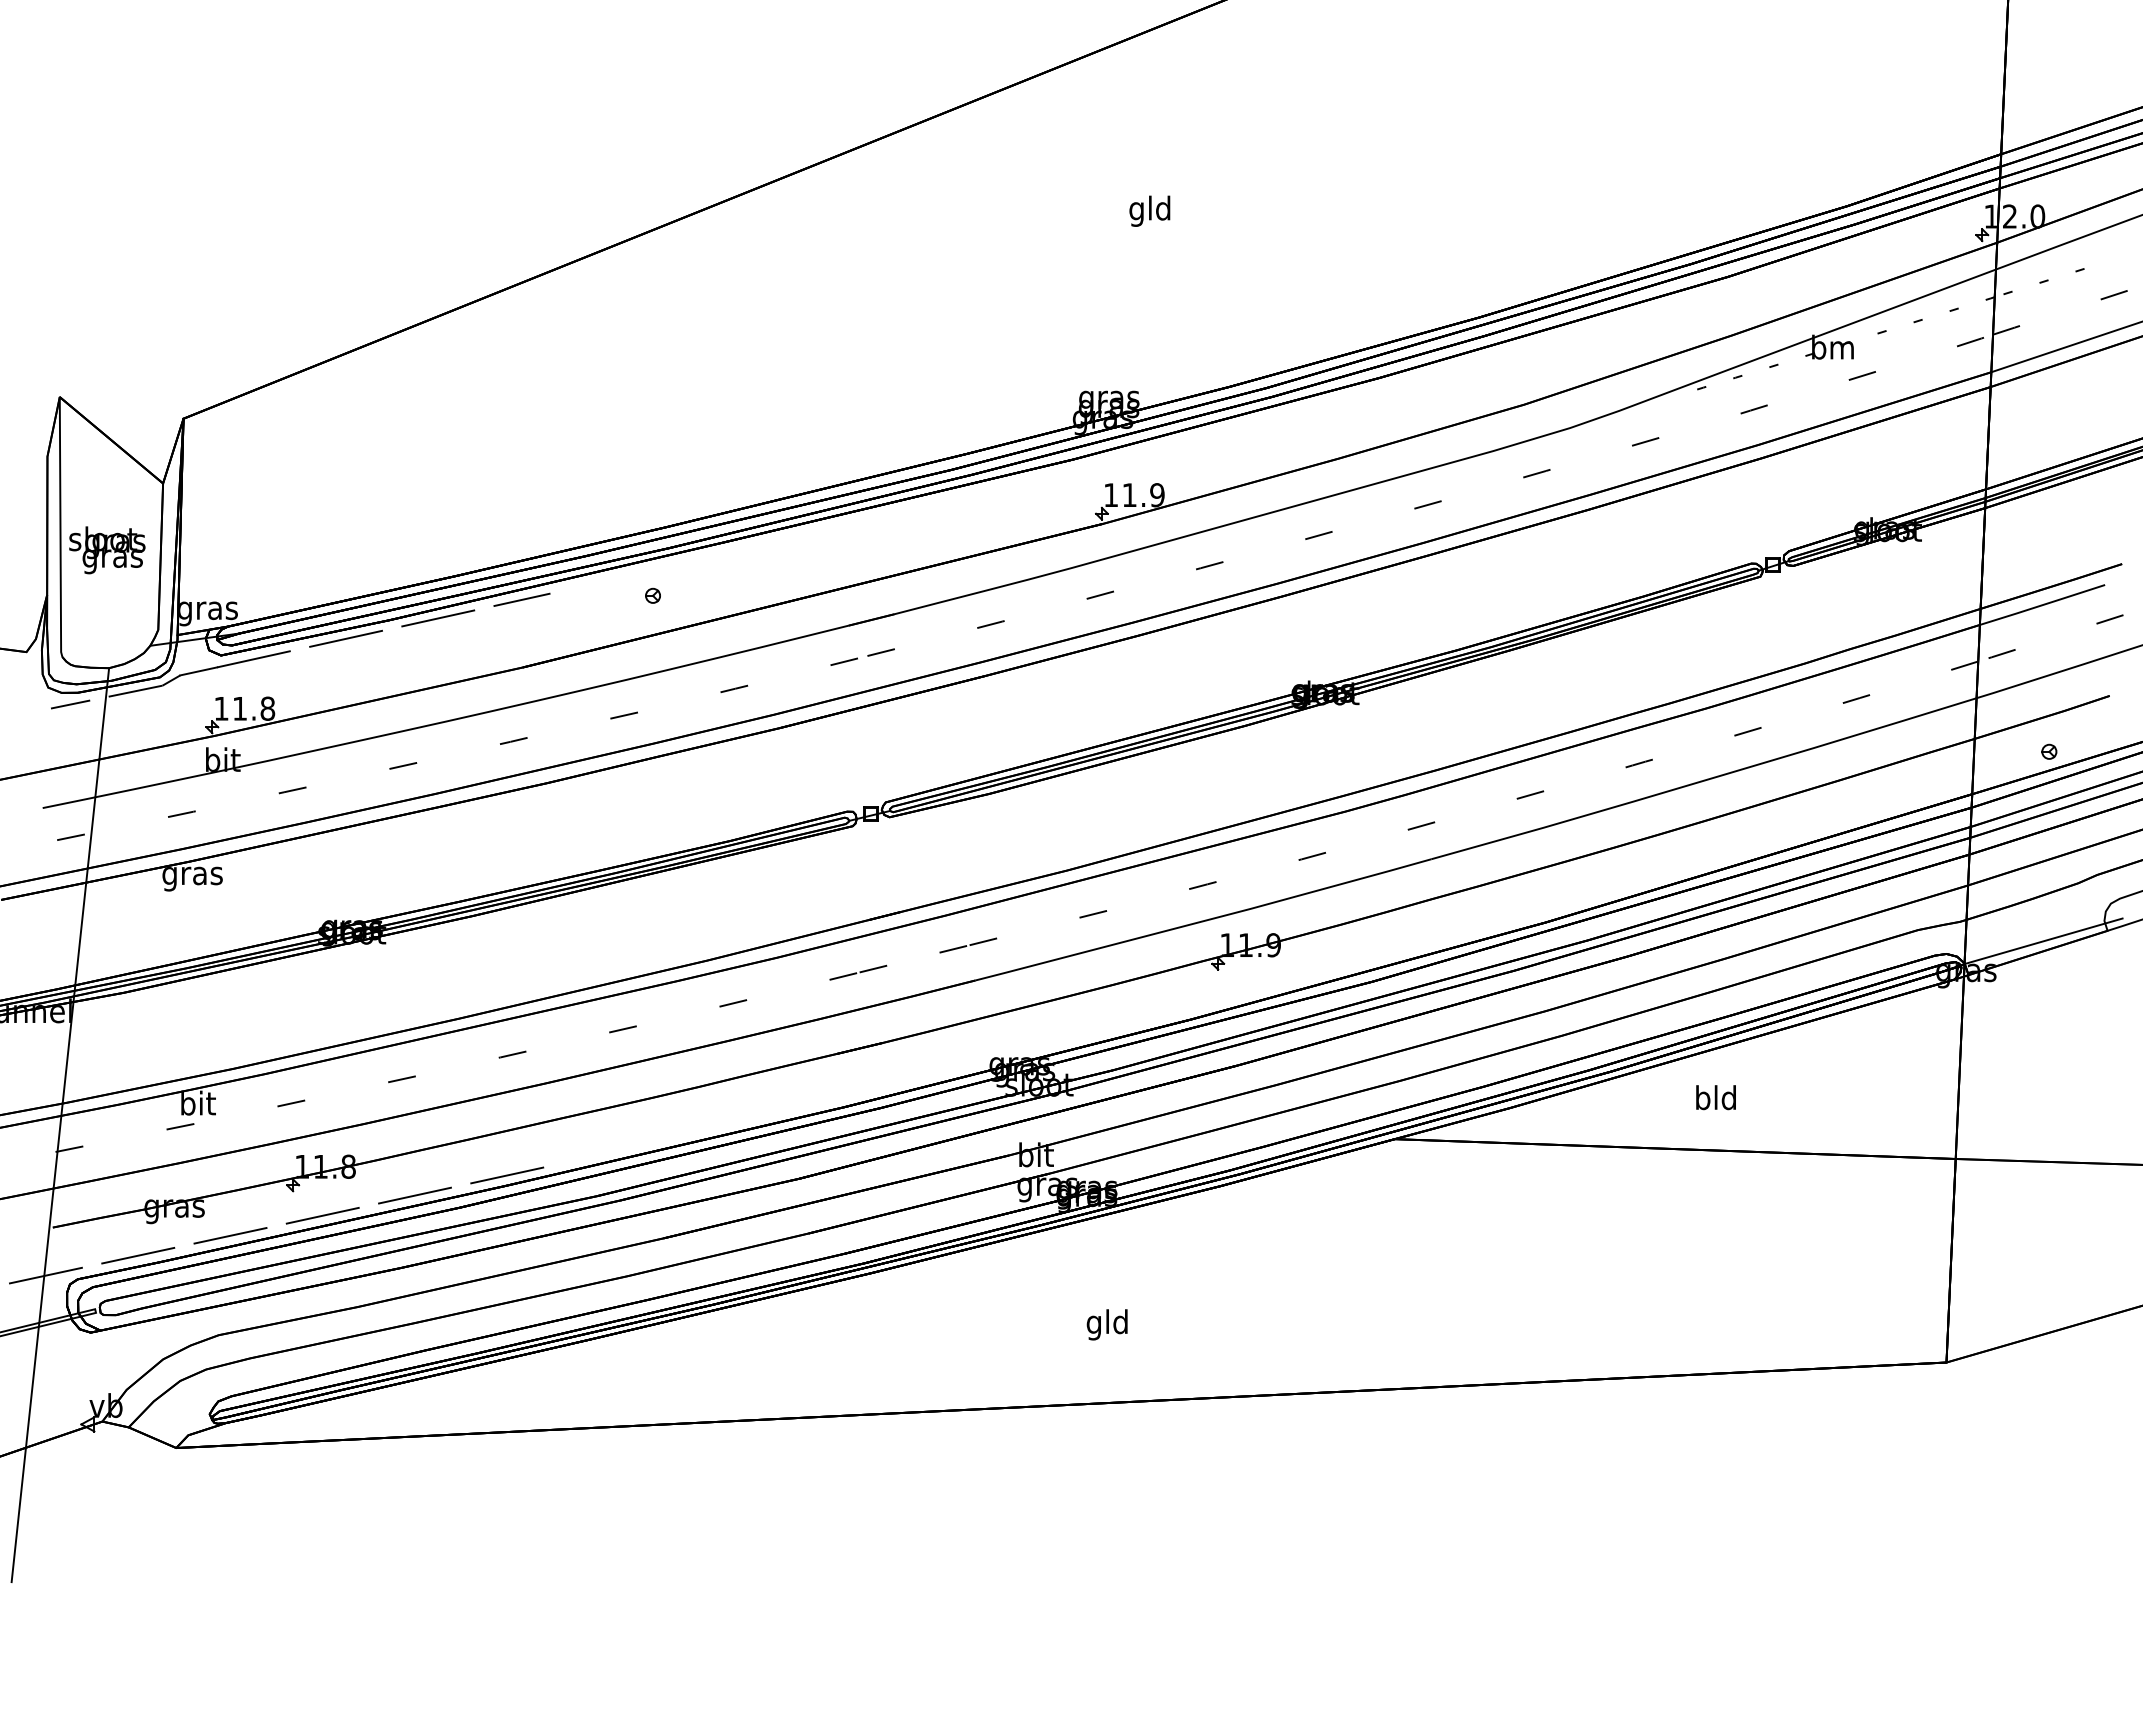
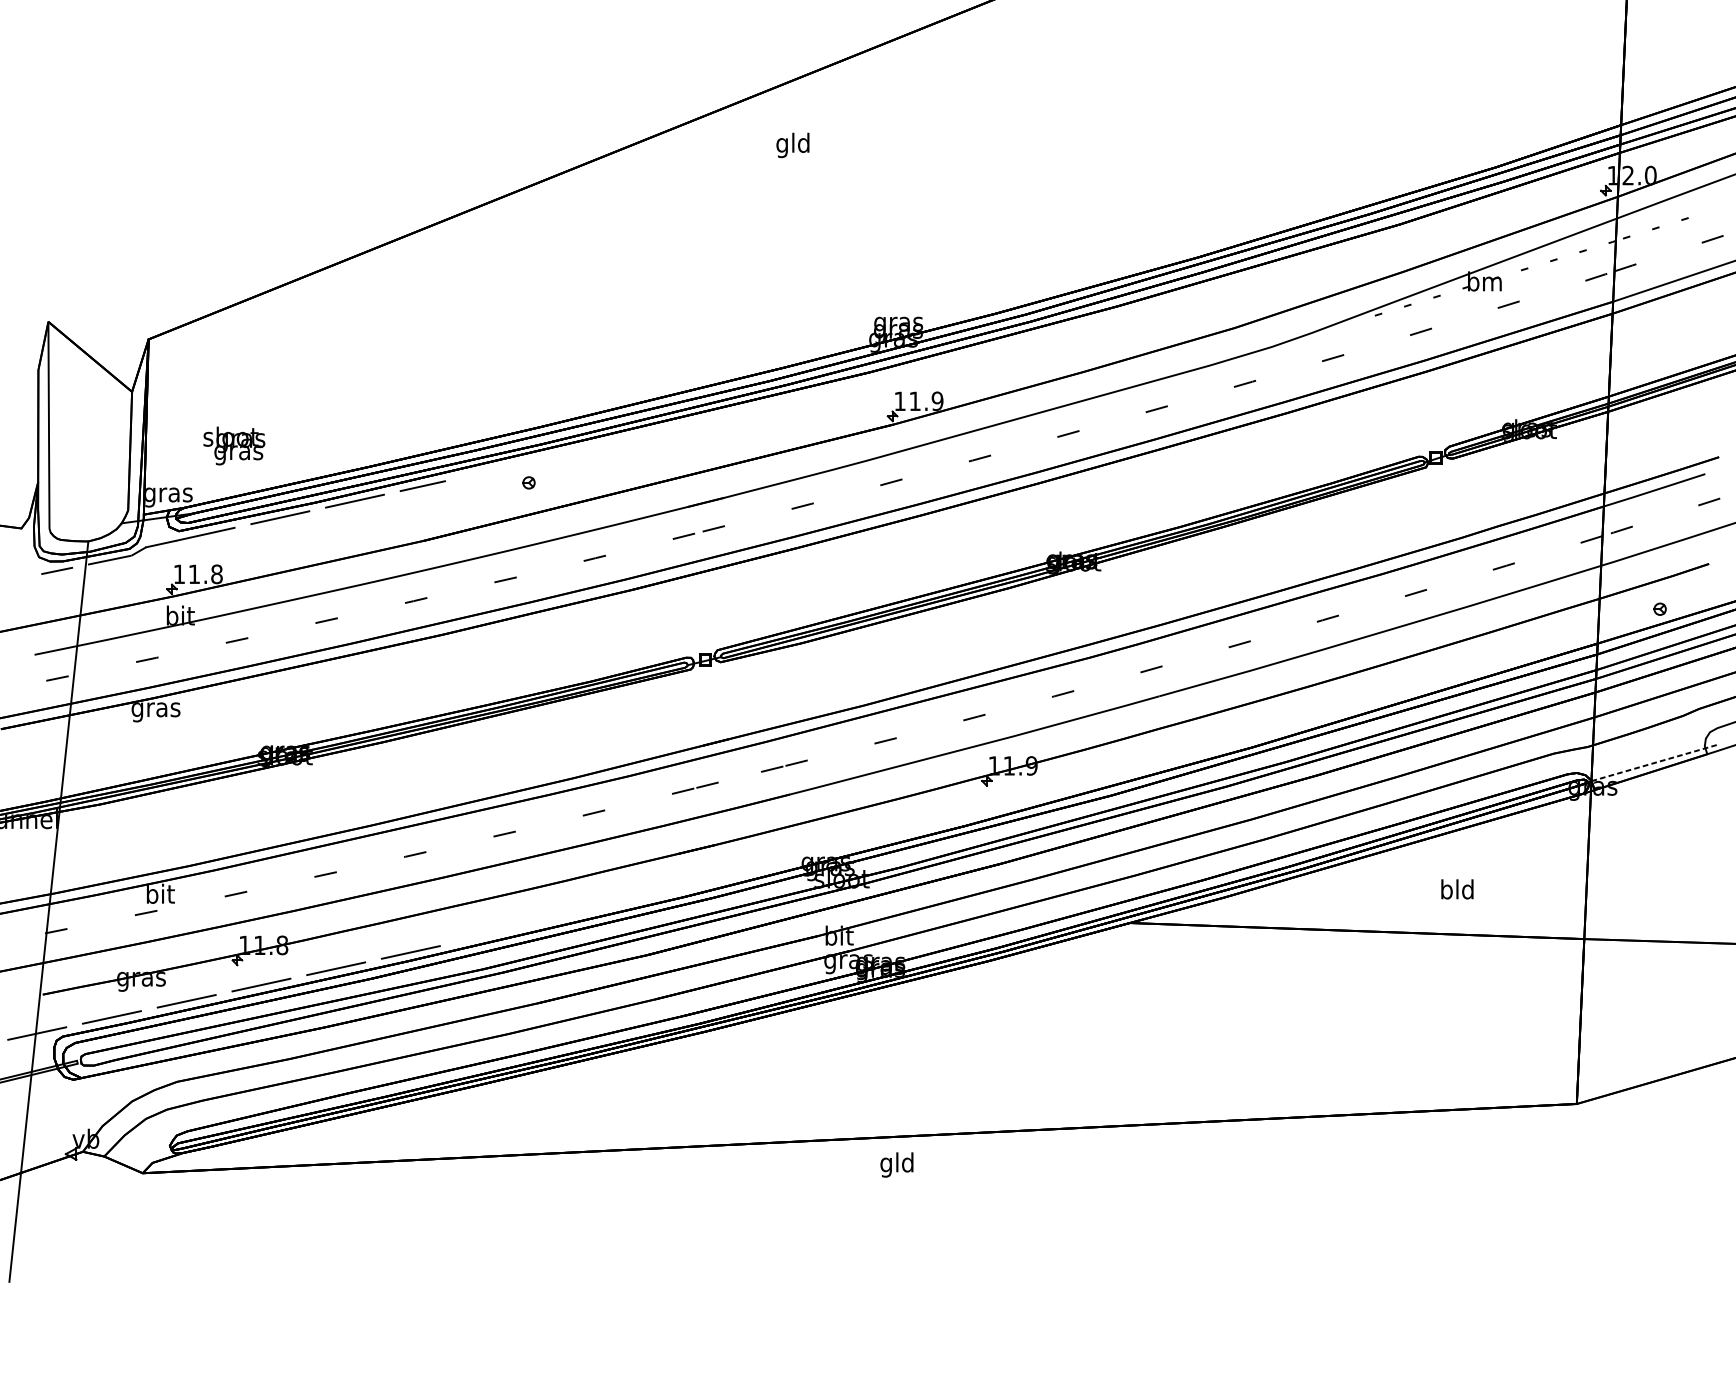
text: (1149, 210) -> (792, 144), moved
text: (107, 550) -> (234, 446), moved
line: (2044, 941) -> (1656, 762), solid -> dashed
text: (1715, 1097) -> (1456, 889), moved
text: (1106, 1324) -> (896, 1164), moved

